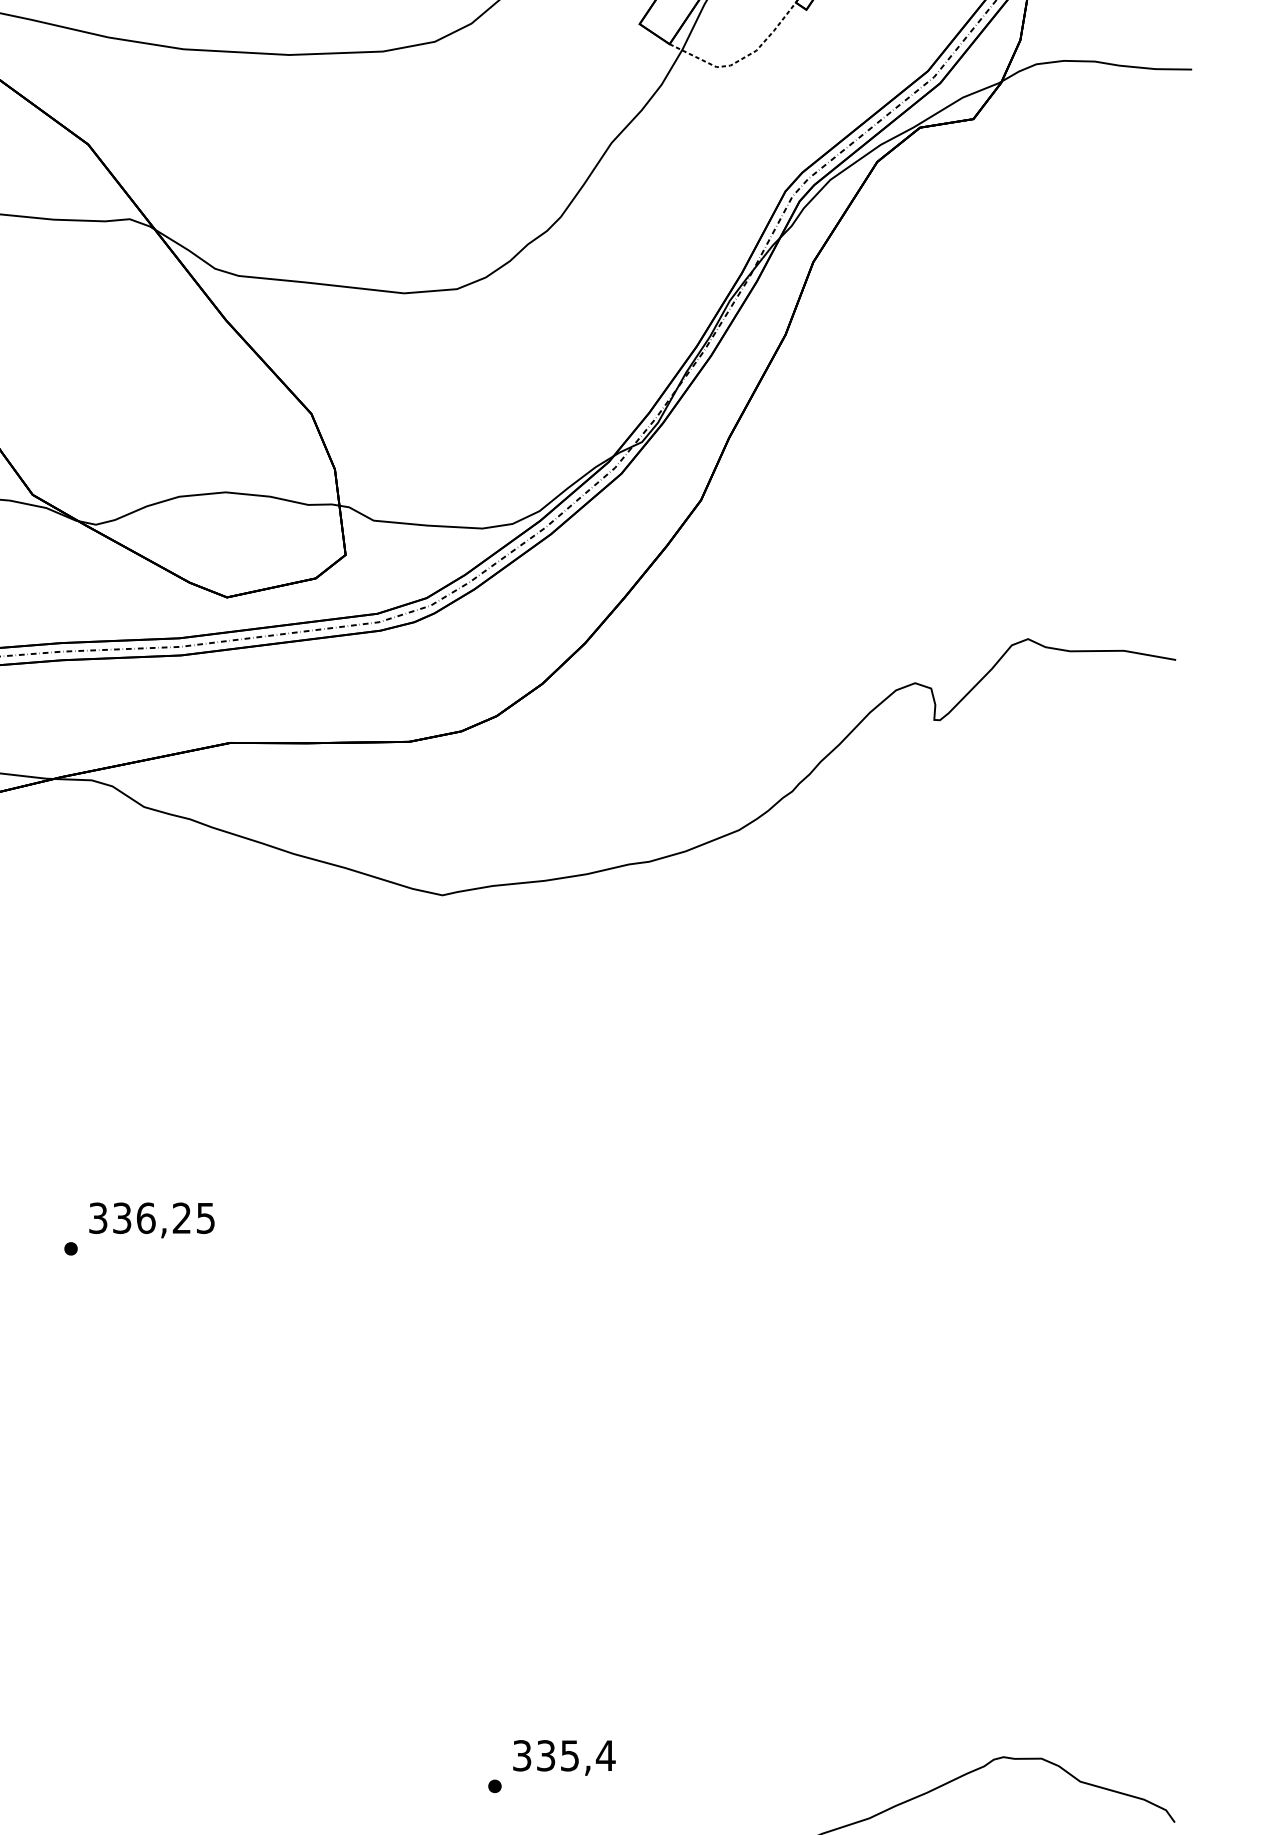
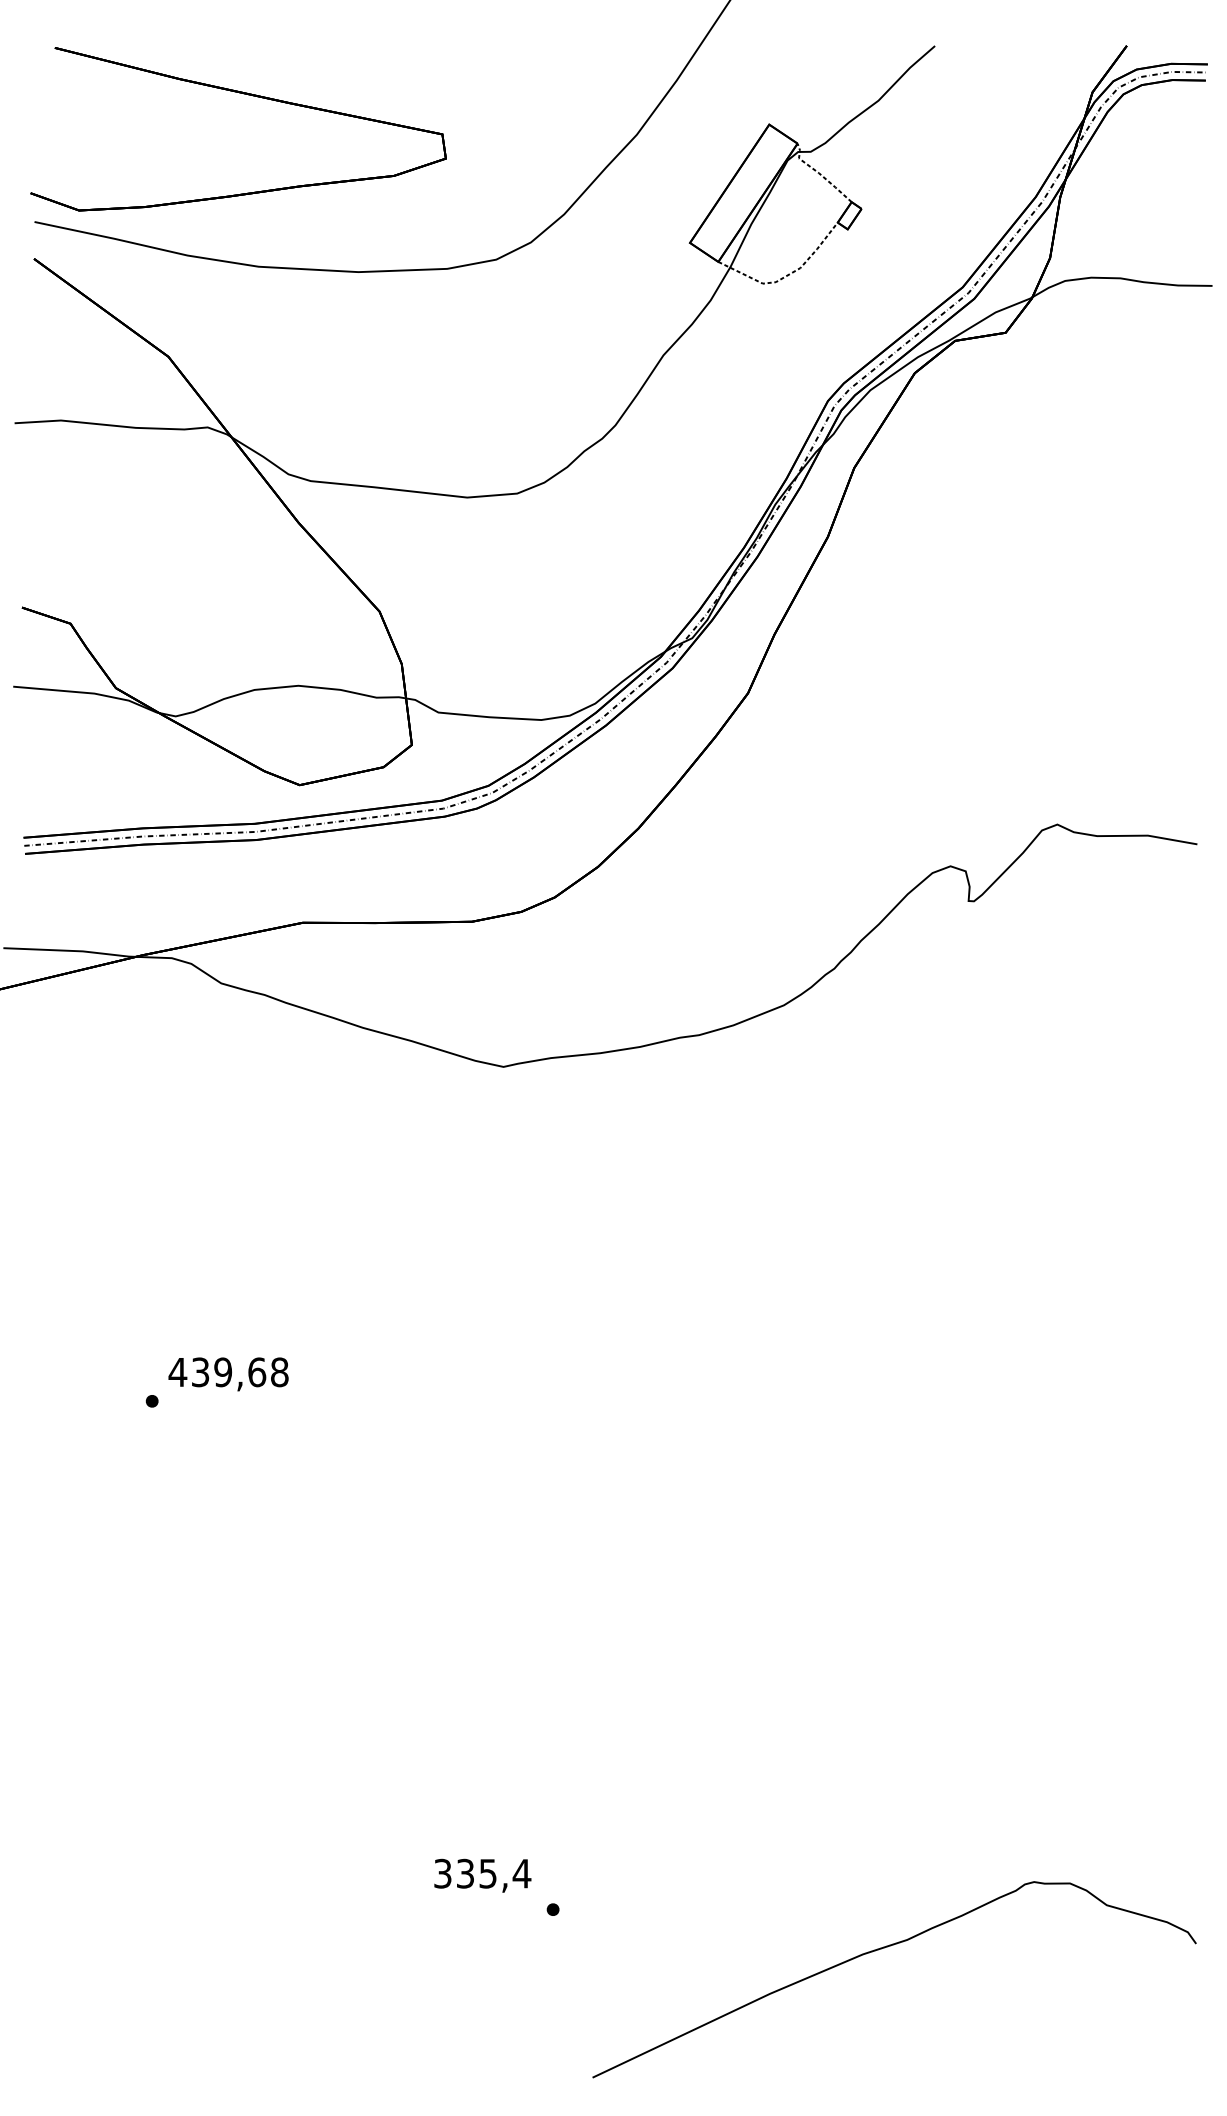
text: (151, 1218) -> (228, 1372), 336,25 -> 439,68
text: (564, 1757) -> (482, 1875), moved

